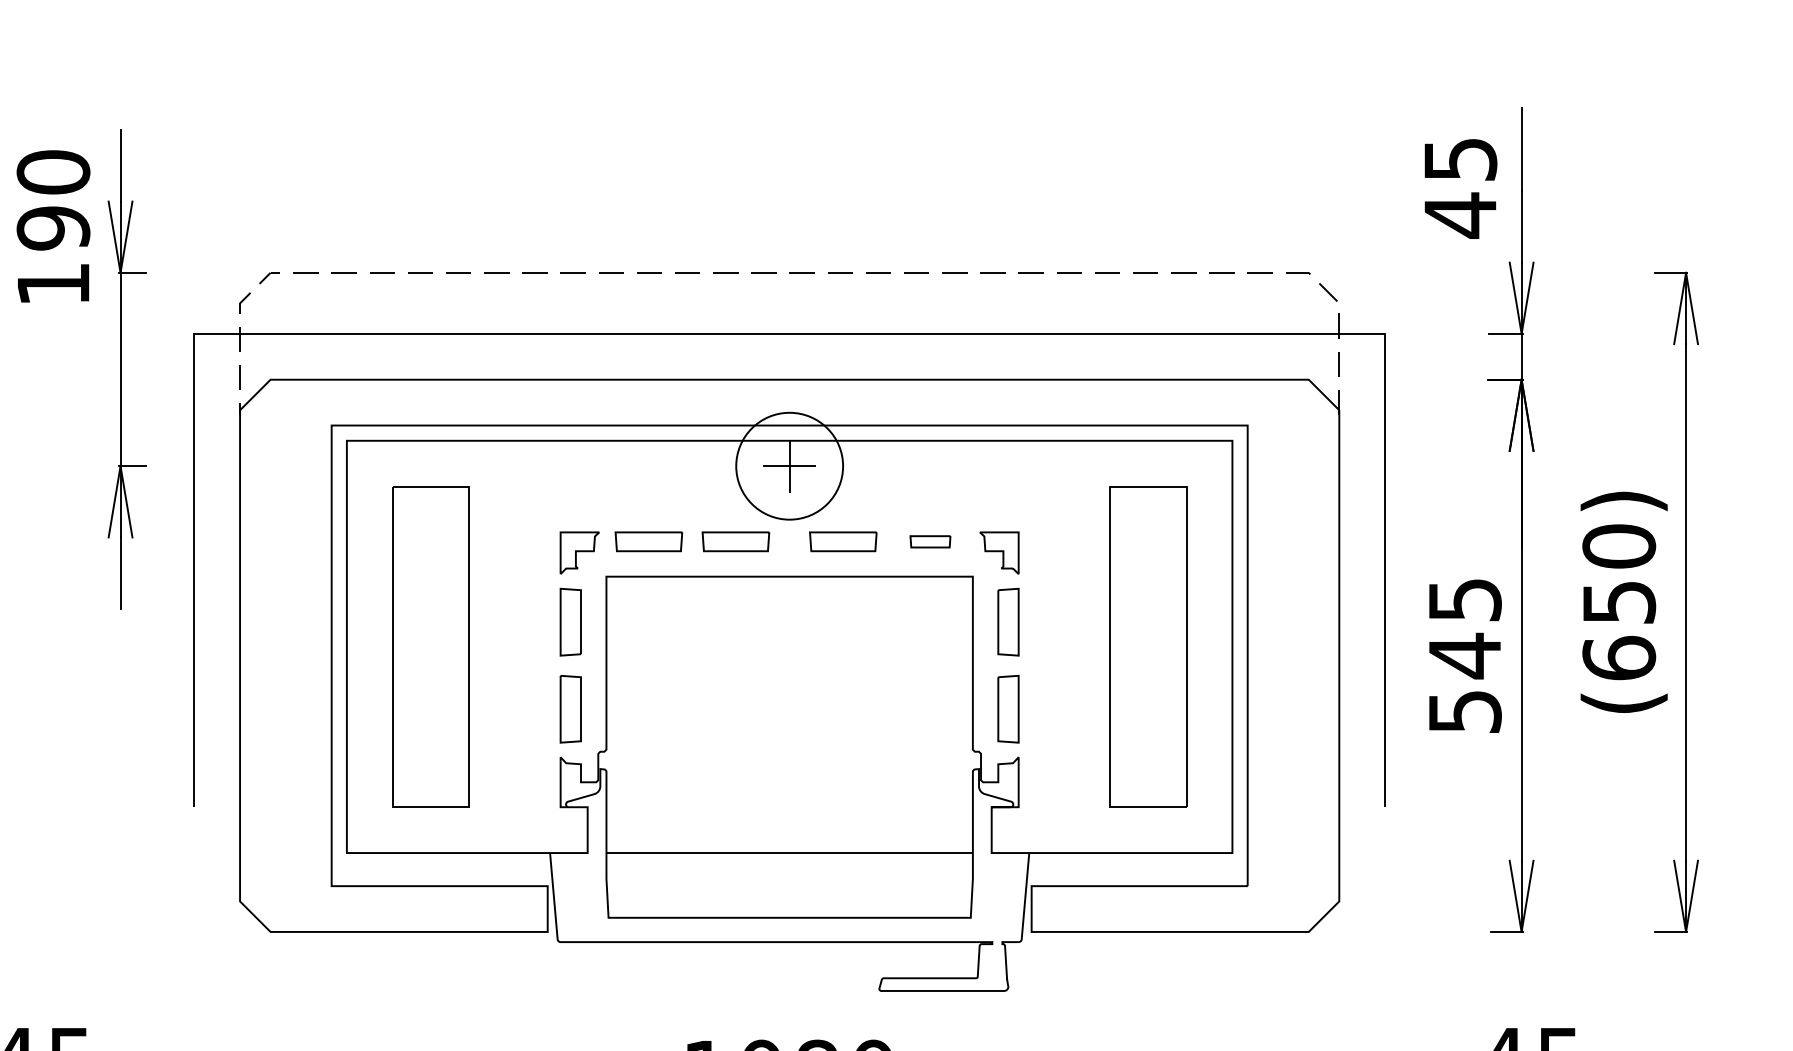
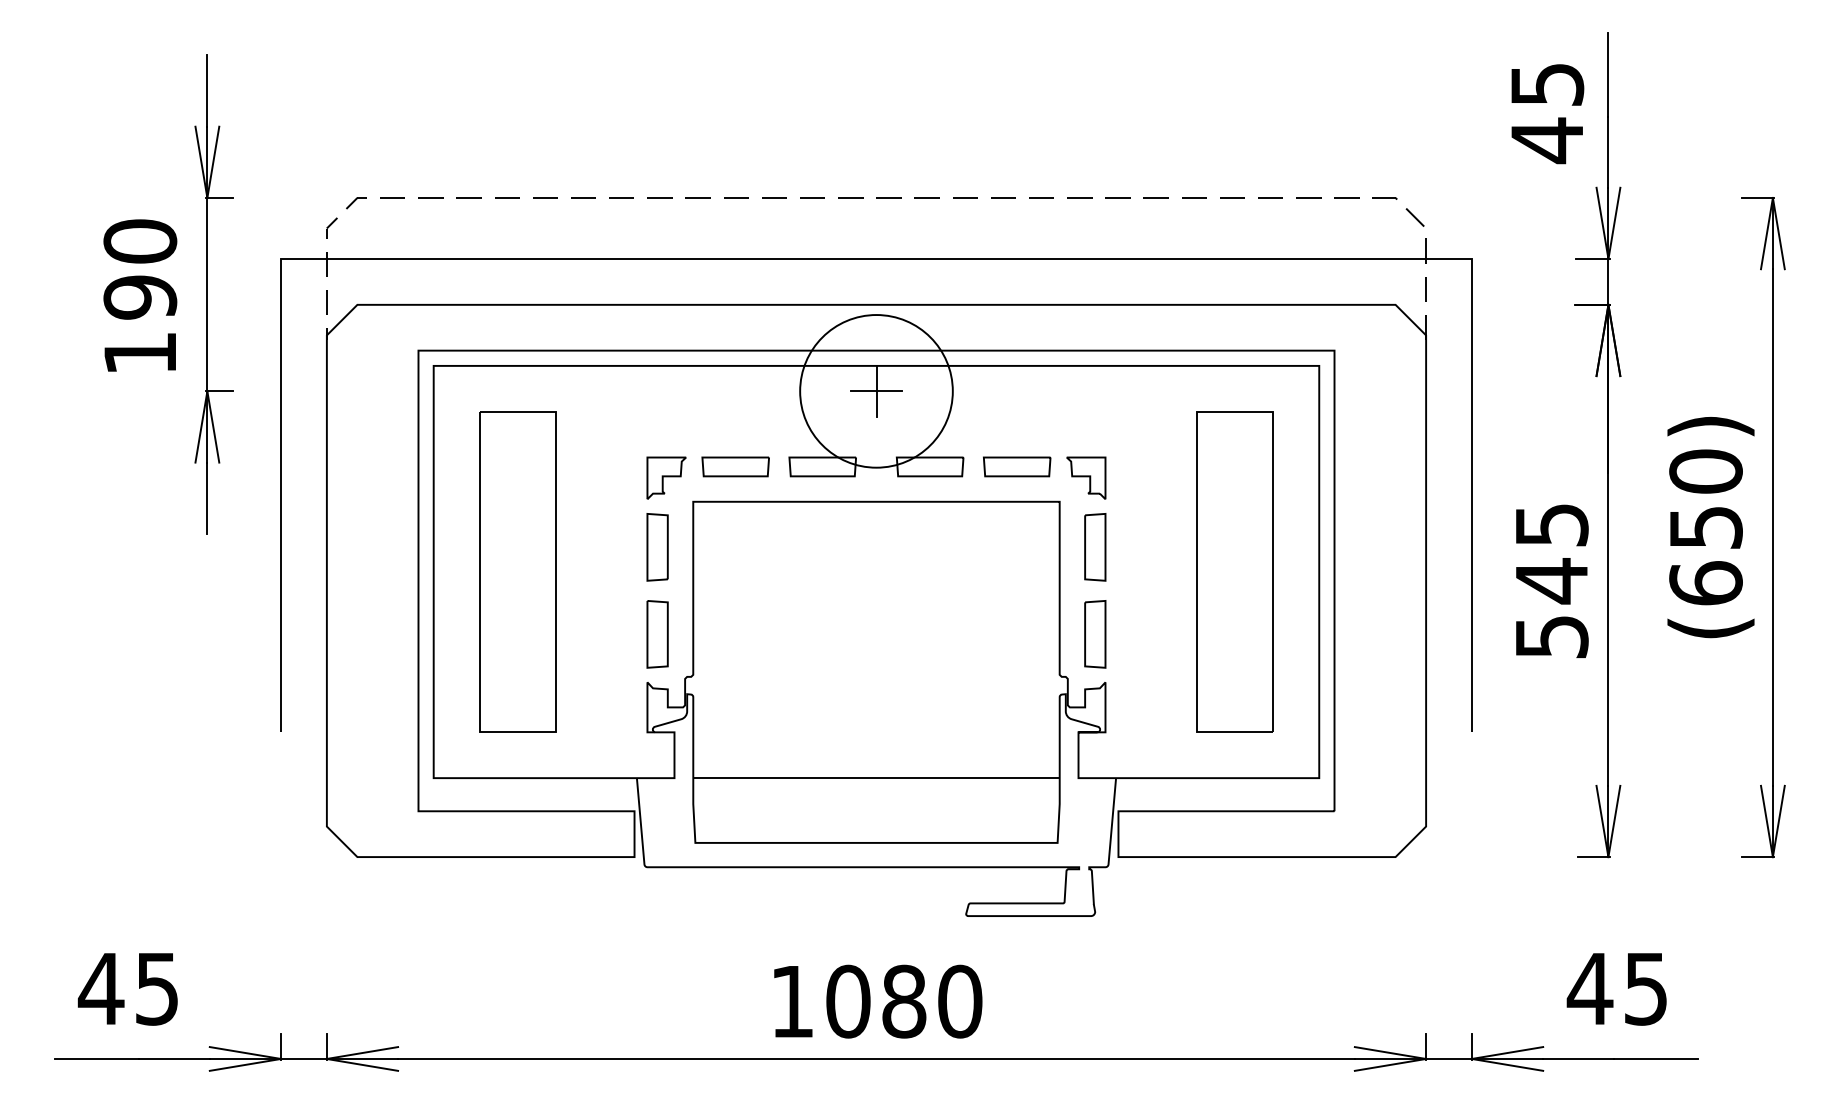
text: (53, 226) -> (140, 295), moved
circle: (789, 466) -> (876, 391), size x1.43
part: (930, 541) -> (1017, 466), size x1.67

